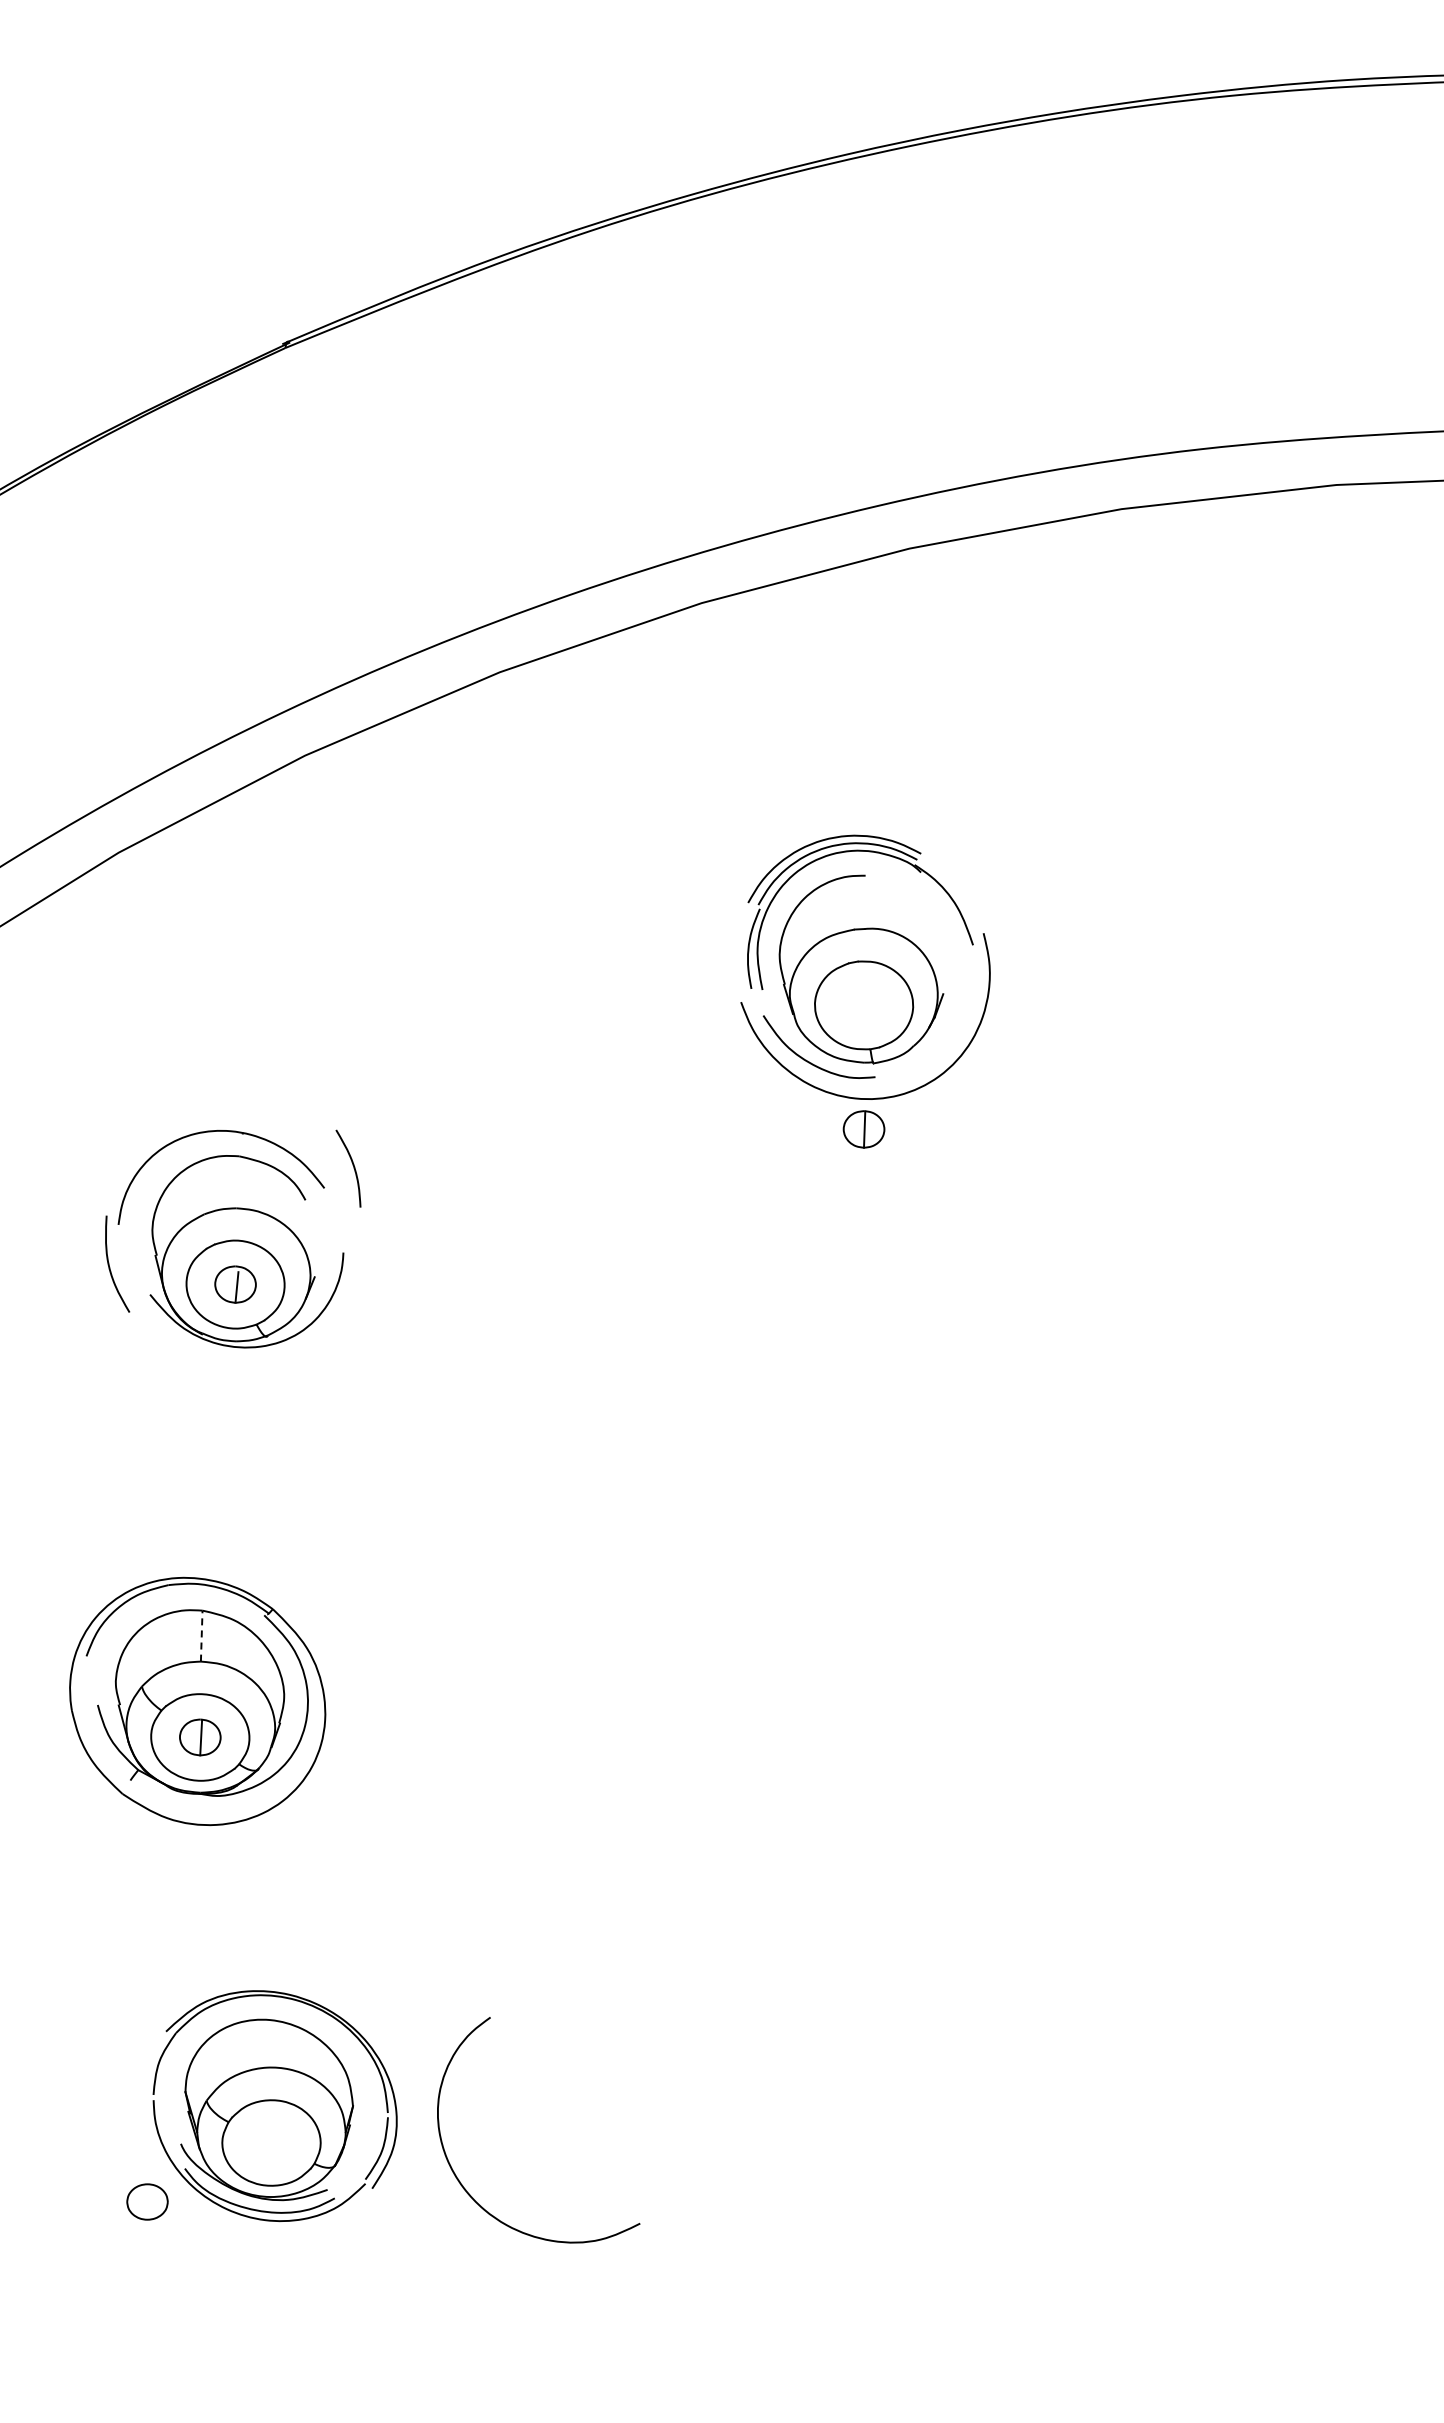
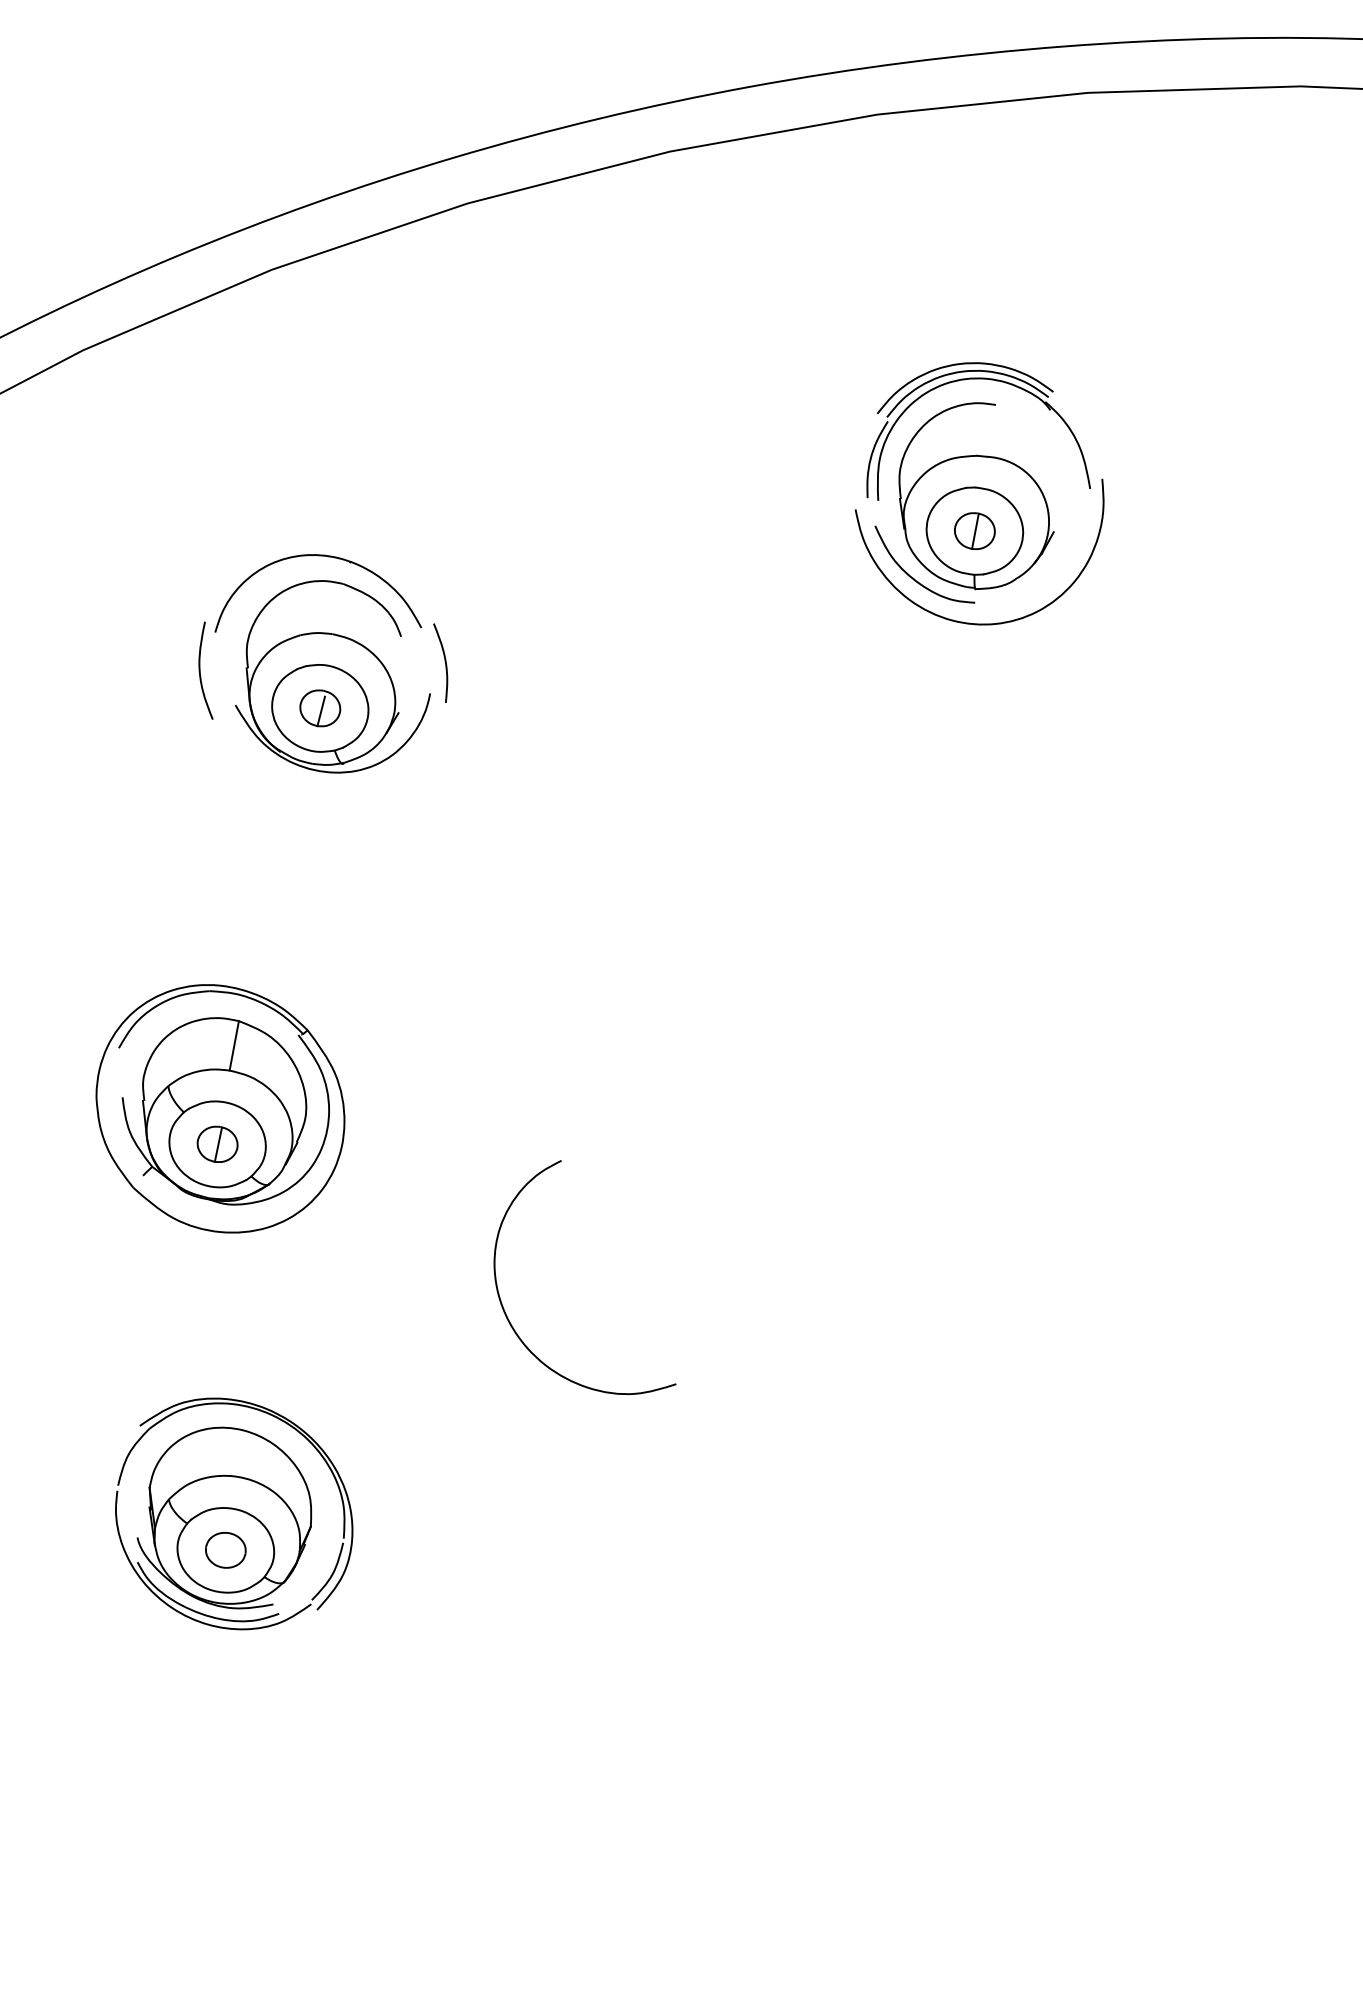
part: (863, 1129) -> (974, 531), moved
curve: (352, 1165) -> (444, 660), moved
line: (201, 1635) -> (234, 1045), dashed -> solid
curve: (463, 2185) -> (509, 1320), moved
part: (147, 2201) -> (225, 1549), moved

